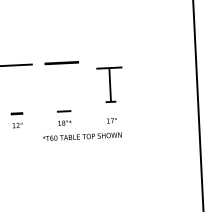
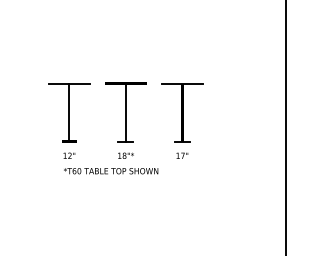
part: (110, 84) -> (182, 112), size x1.43
line: (62, 87) -> (125, 112), added
line: (15, 89) -> (69, 112), added
text: (82, 137) -> (111, 171), moved

